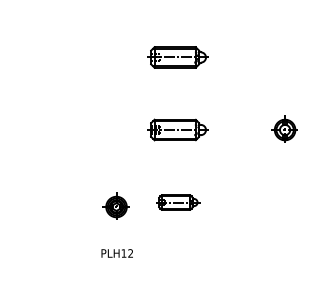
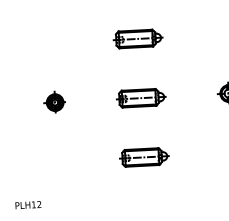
part: (177, 202) -> (144, 157), size x1.43
part: (115, 205) -> (54, 101), moved
text: (116, 253) -> (27, 205), moved

